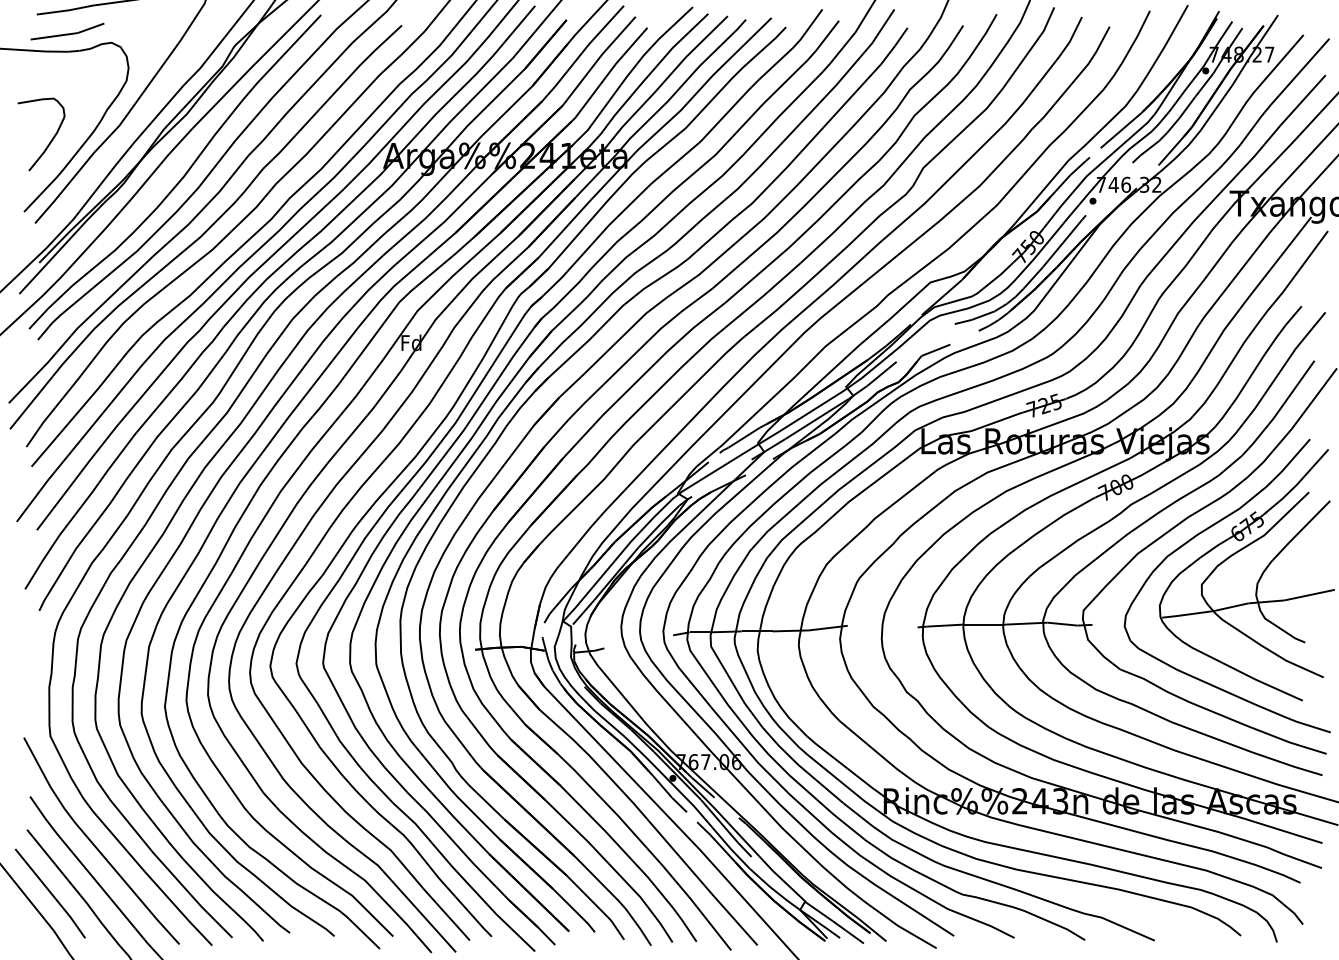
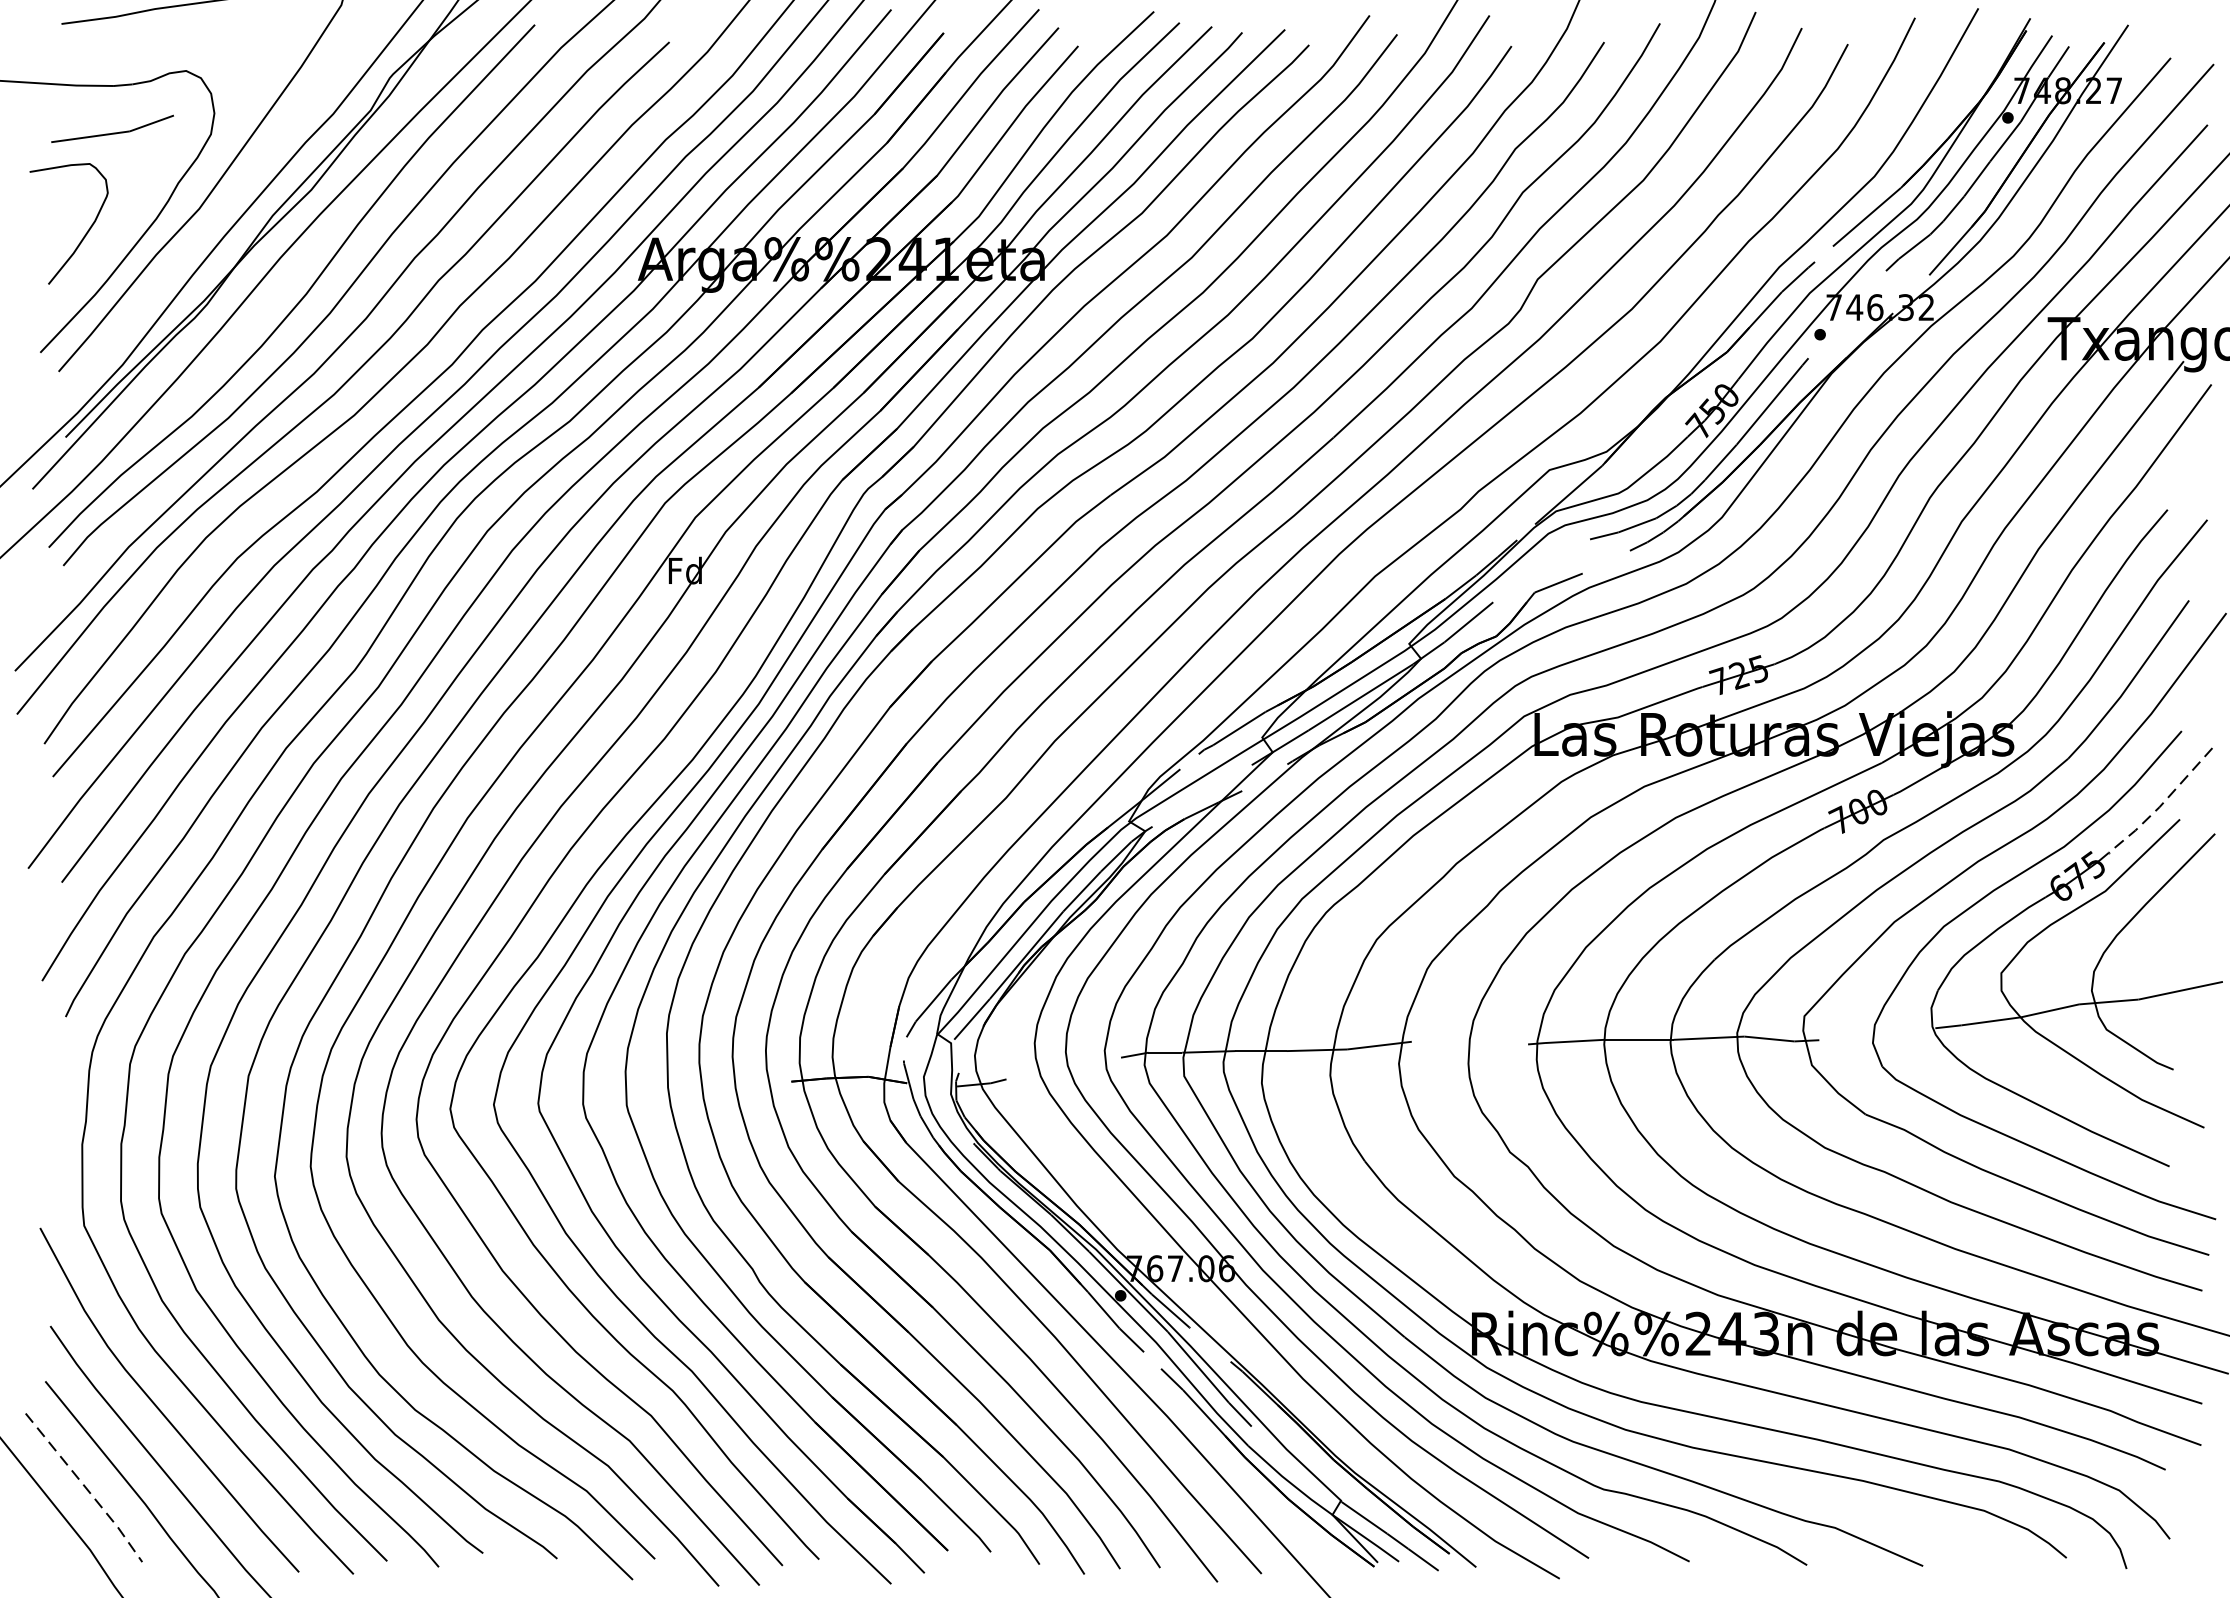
line: (67, 33) -> (112, 132), moved
line: (1298, 483) -> (2162, 804), solid -> dashed
line: (51, 894) -> (85, 1489), solid -> dashed

